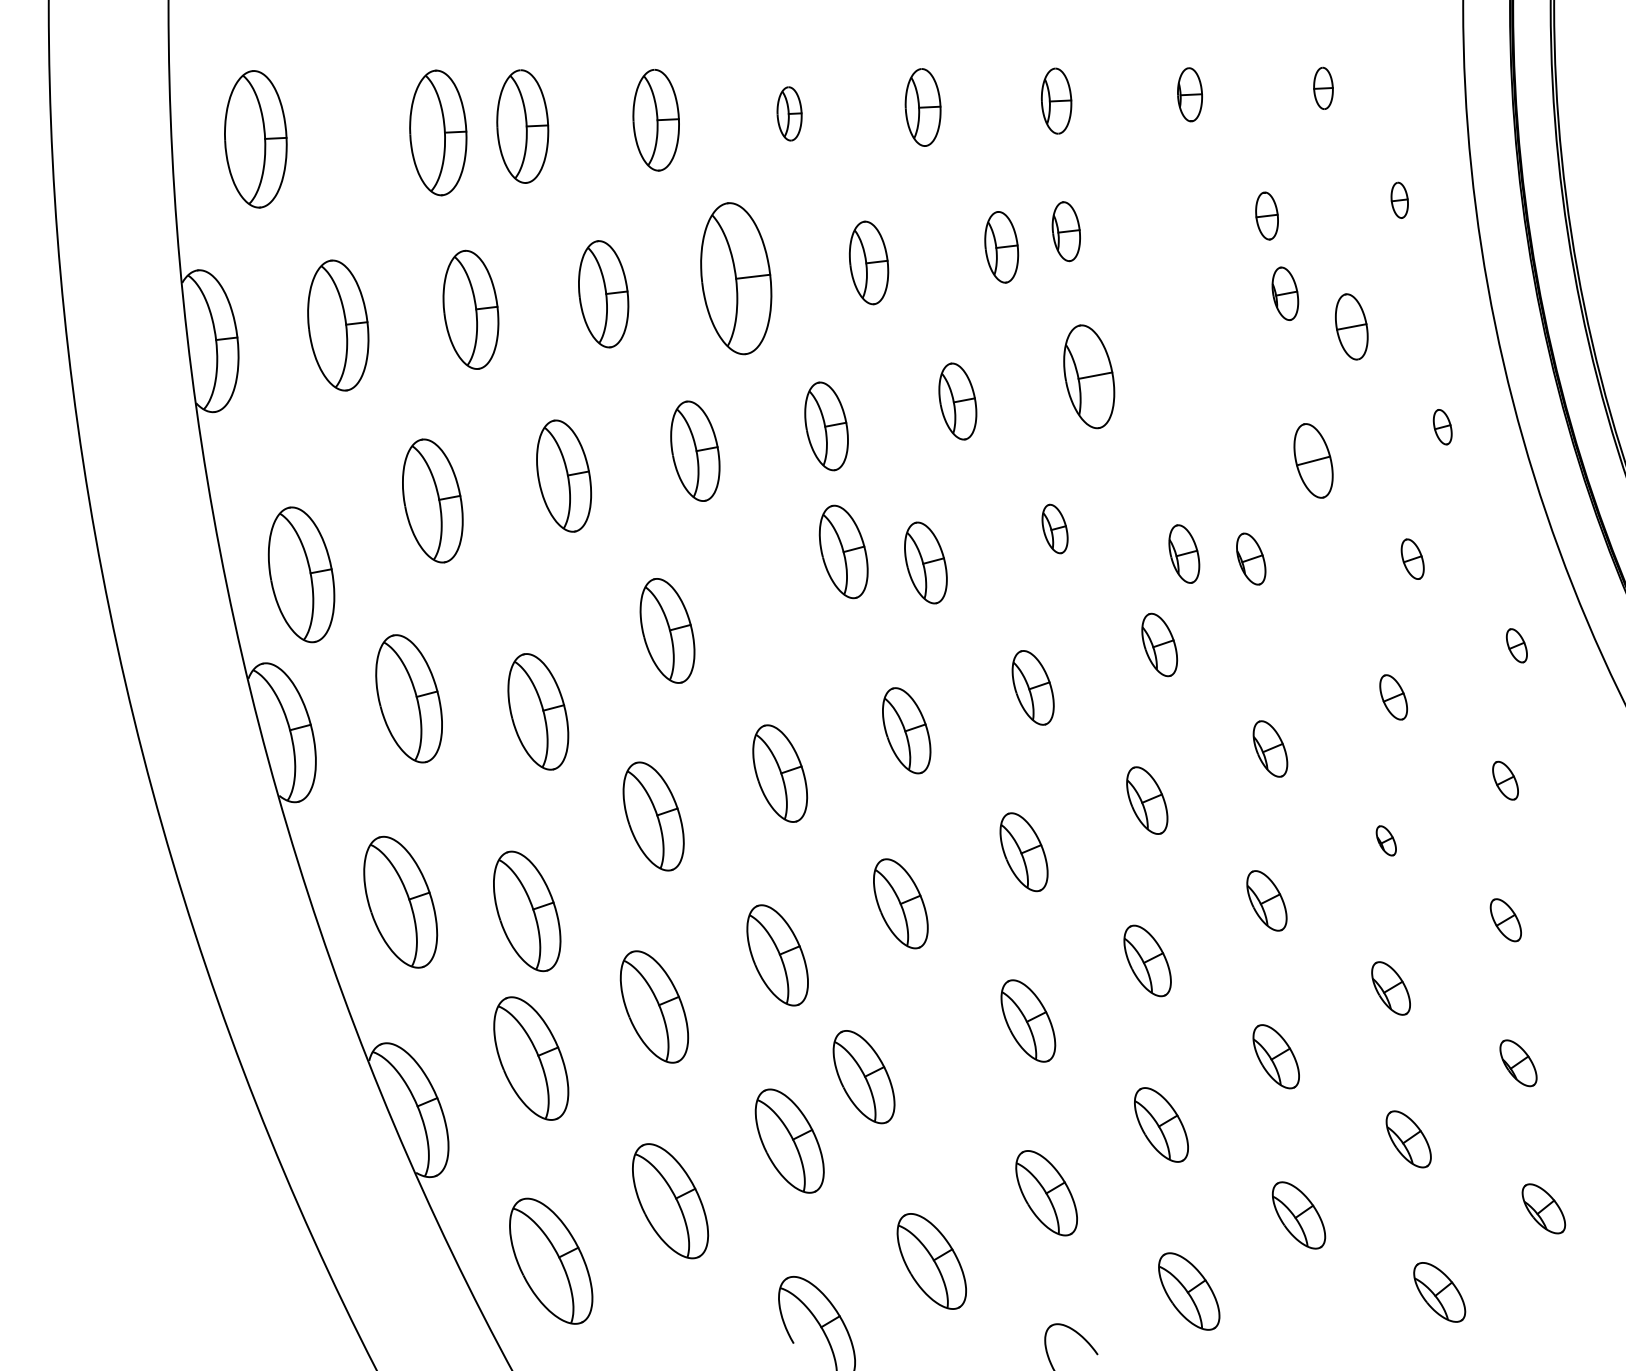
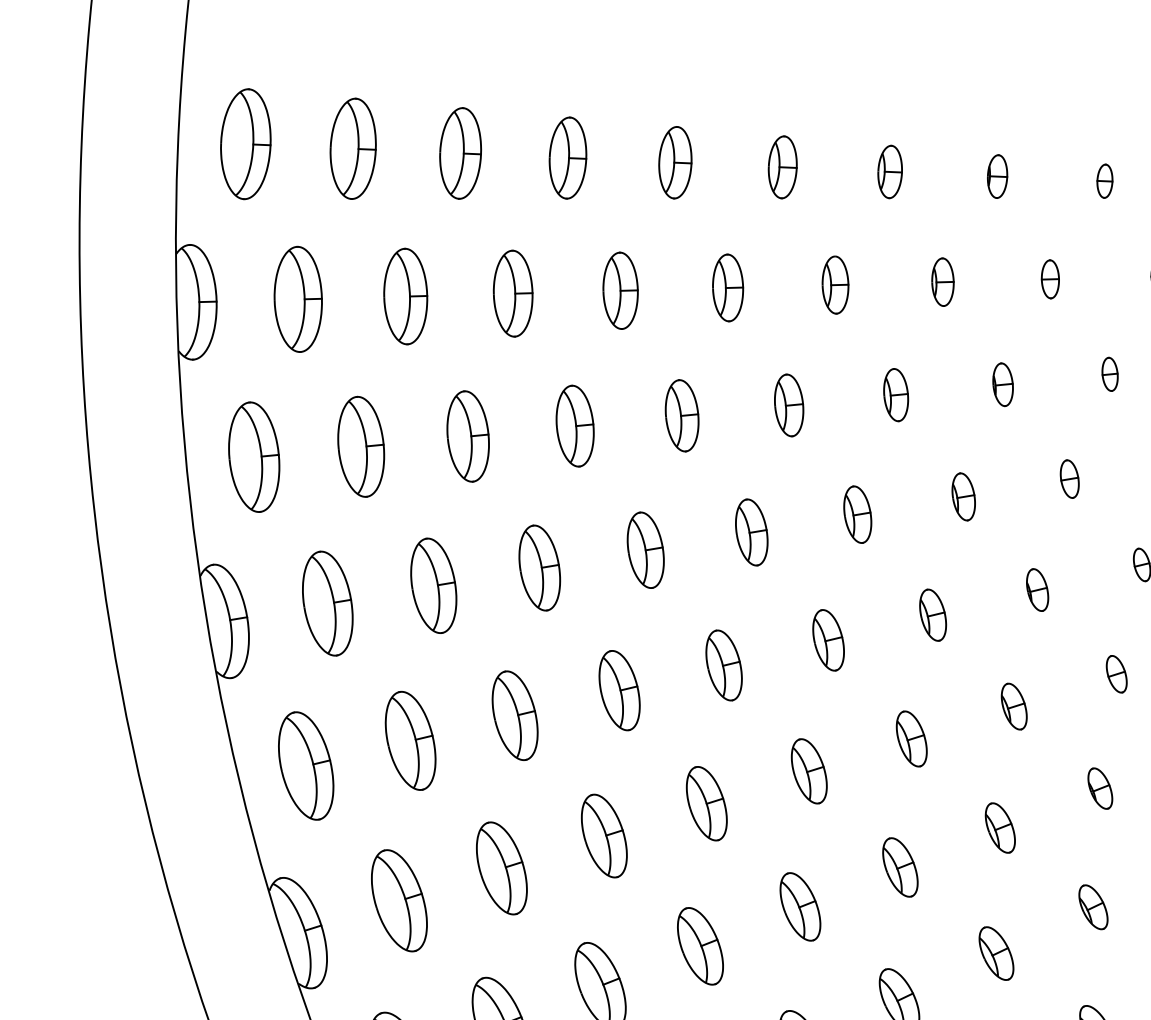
part: (789, 113) -> (675, 162), size x1.67
part: (438, 132) -> (353, 148), moved
part: (1065, 231) -> (942, 282), moved
part: (736, 278) -> (620, 290), size x0.62
part: (1285, 293) -> (1003, 384), moved
part: (1351, 326) -> (1110, 374), size x0.62
part: (1088, 376) -> (895, 394), size x0.62
part: (1313, 461) -> (1069, 479), size x0.62
part: (1054, 528) -> (857, 514), size x1.43
part: (843, 551) -> (645, 549), moved
part: (1184, 553) -> (963, 496), moved
part: (1251, 558) -> (1037, 589), moved
part: (301, 574) -> (254, 456), moved
part: (538, 711) -> (434, 585), moved
part: (1386, 840) -> (1100, 788), size x1.67
part: (527, 911) -> (410, 740), moved
part: (863, 1077) -> (700, 946), moved

